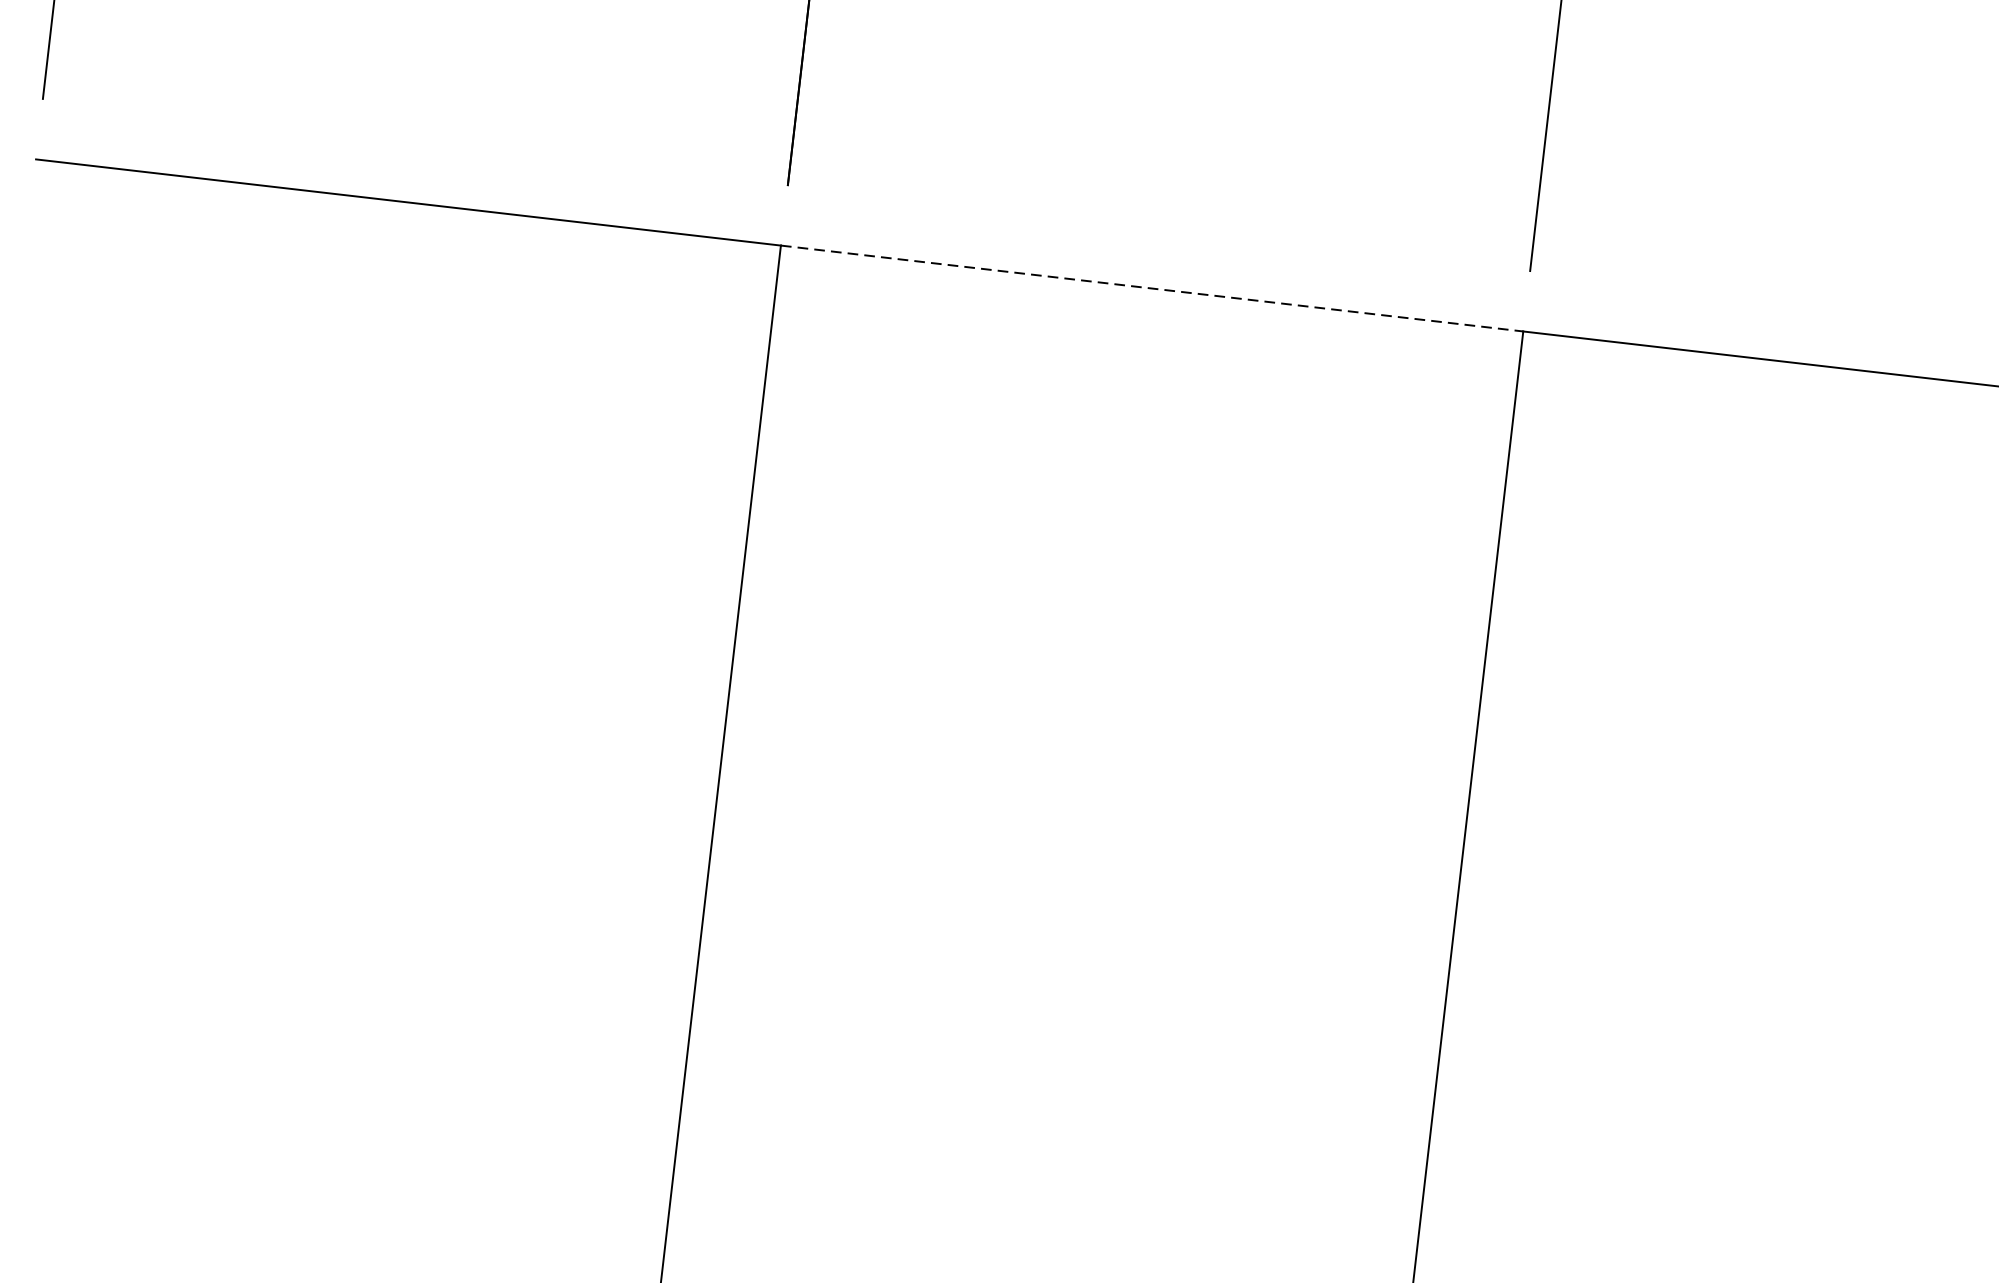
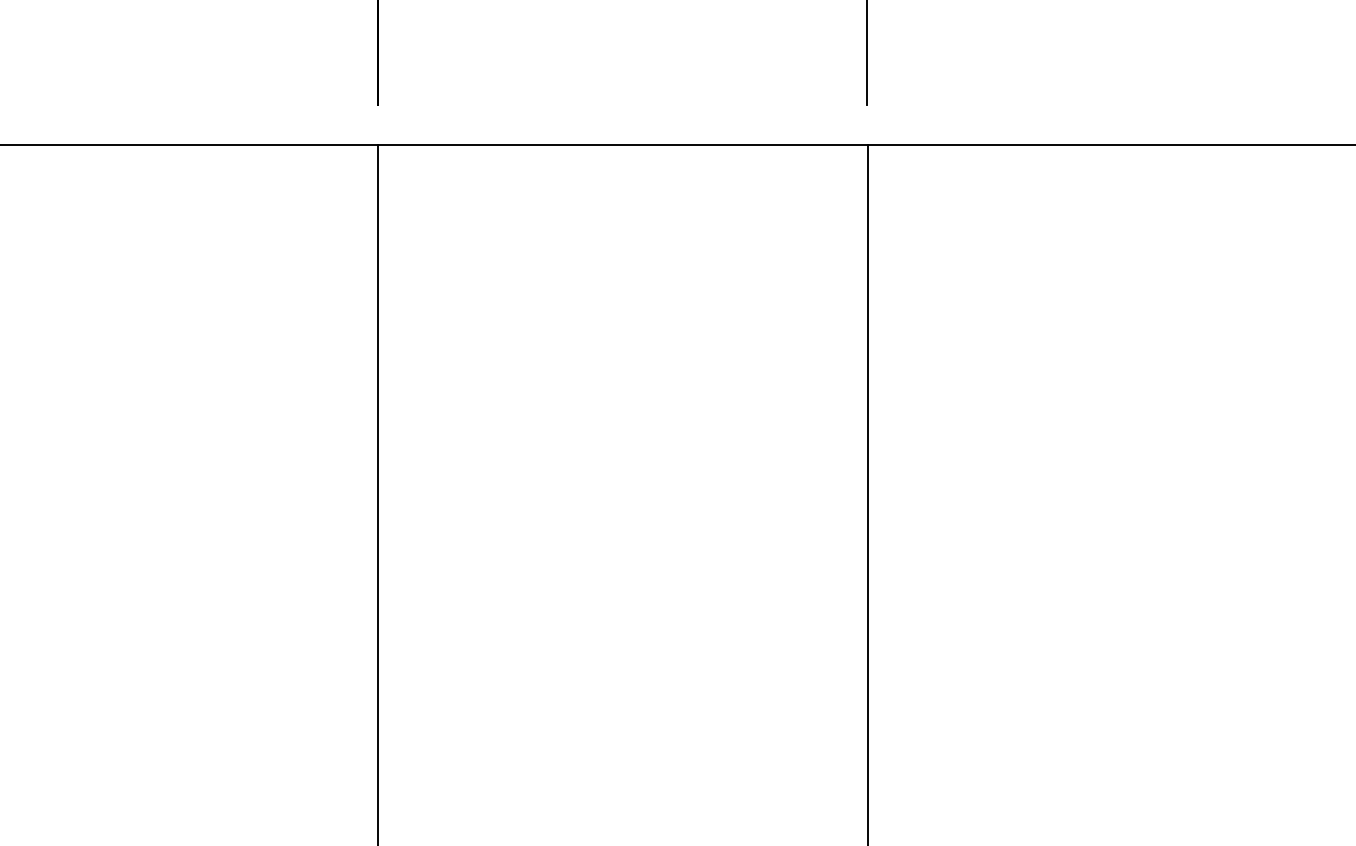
line: (1151, 288) -> (622, 144), dashed -> solid

